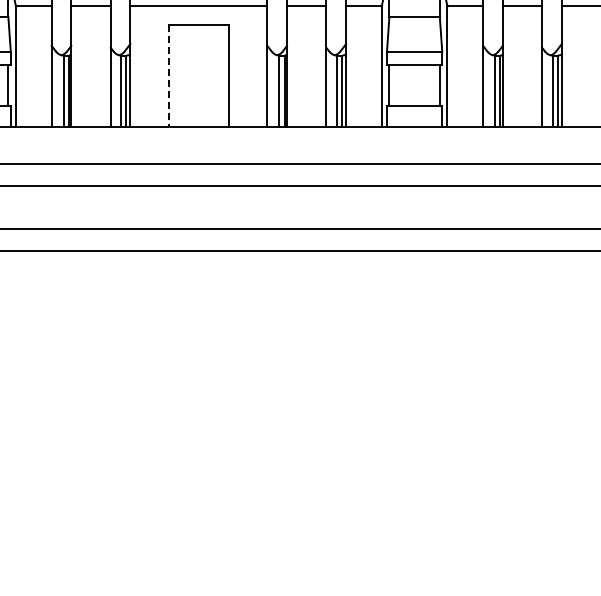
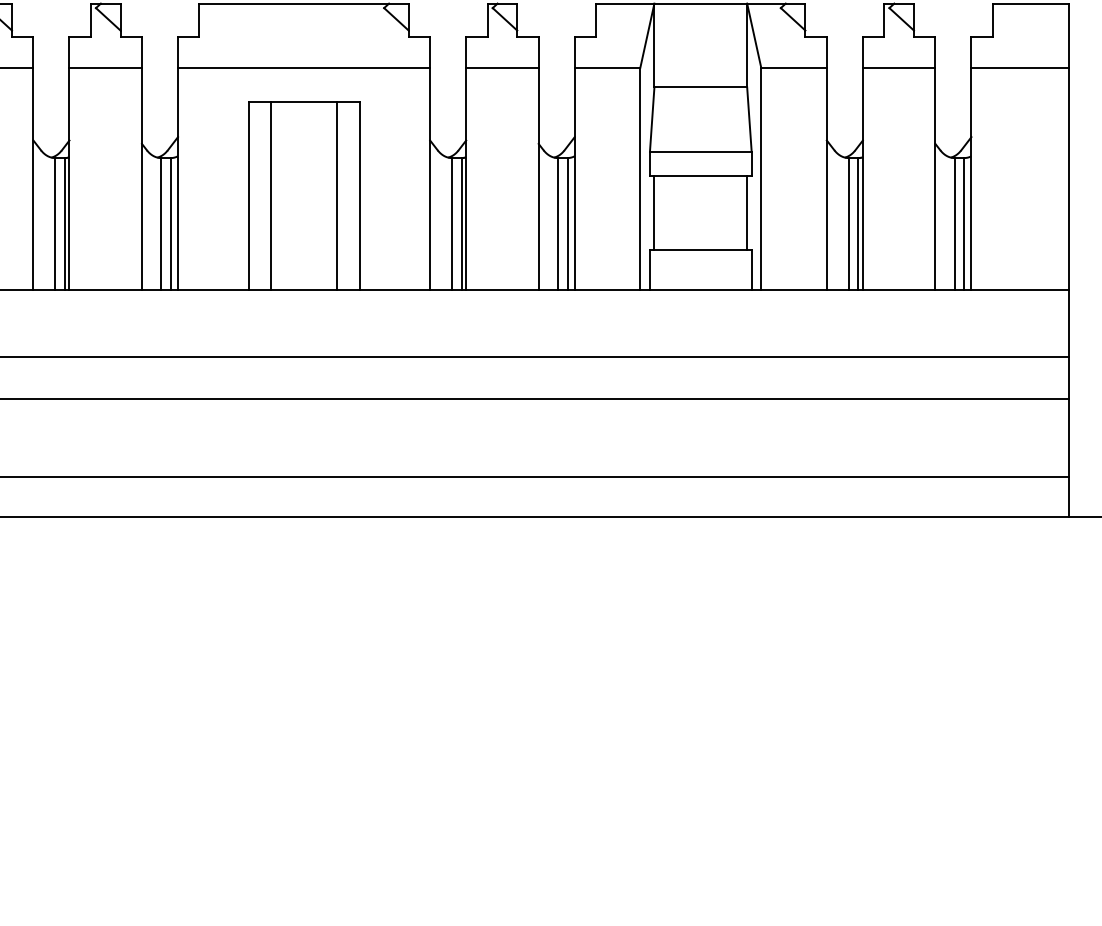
line: (168, 76) -> (248, 196), dashed -> solid
line: (180, 76) -> (270, 196), added
line: (216, 76) -> (336, 196), added

